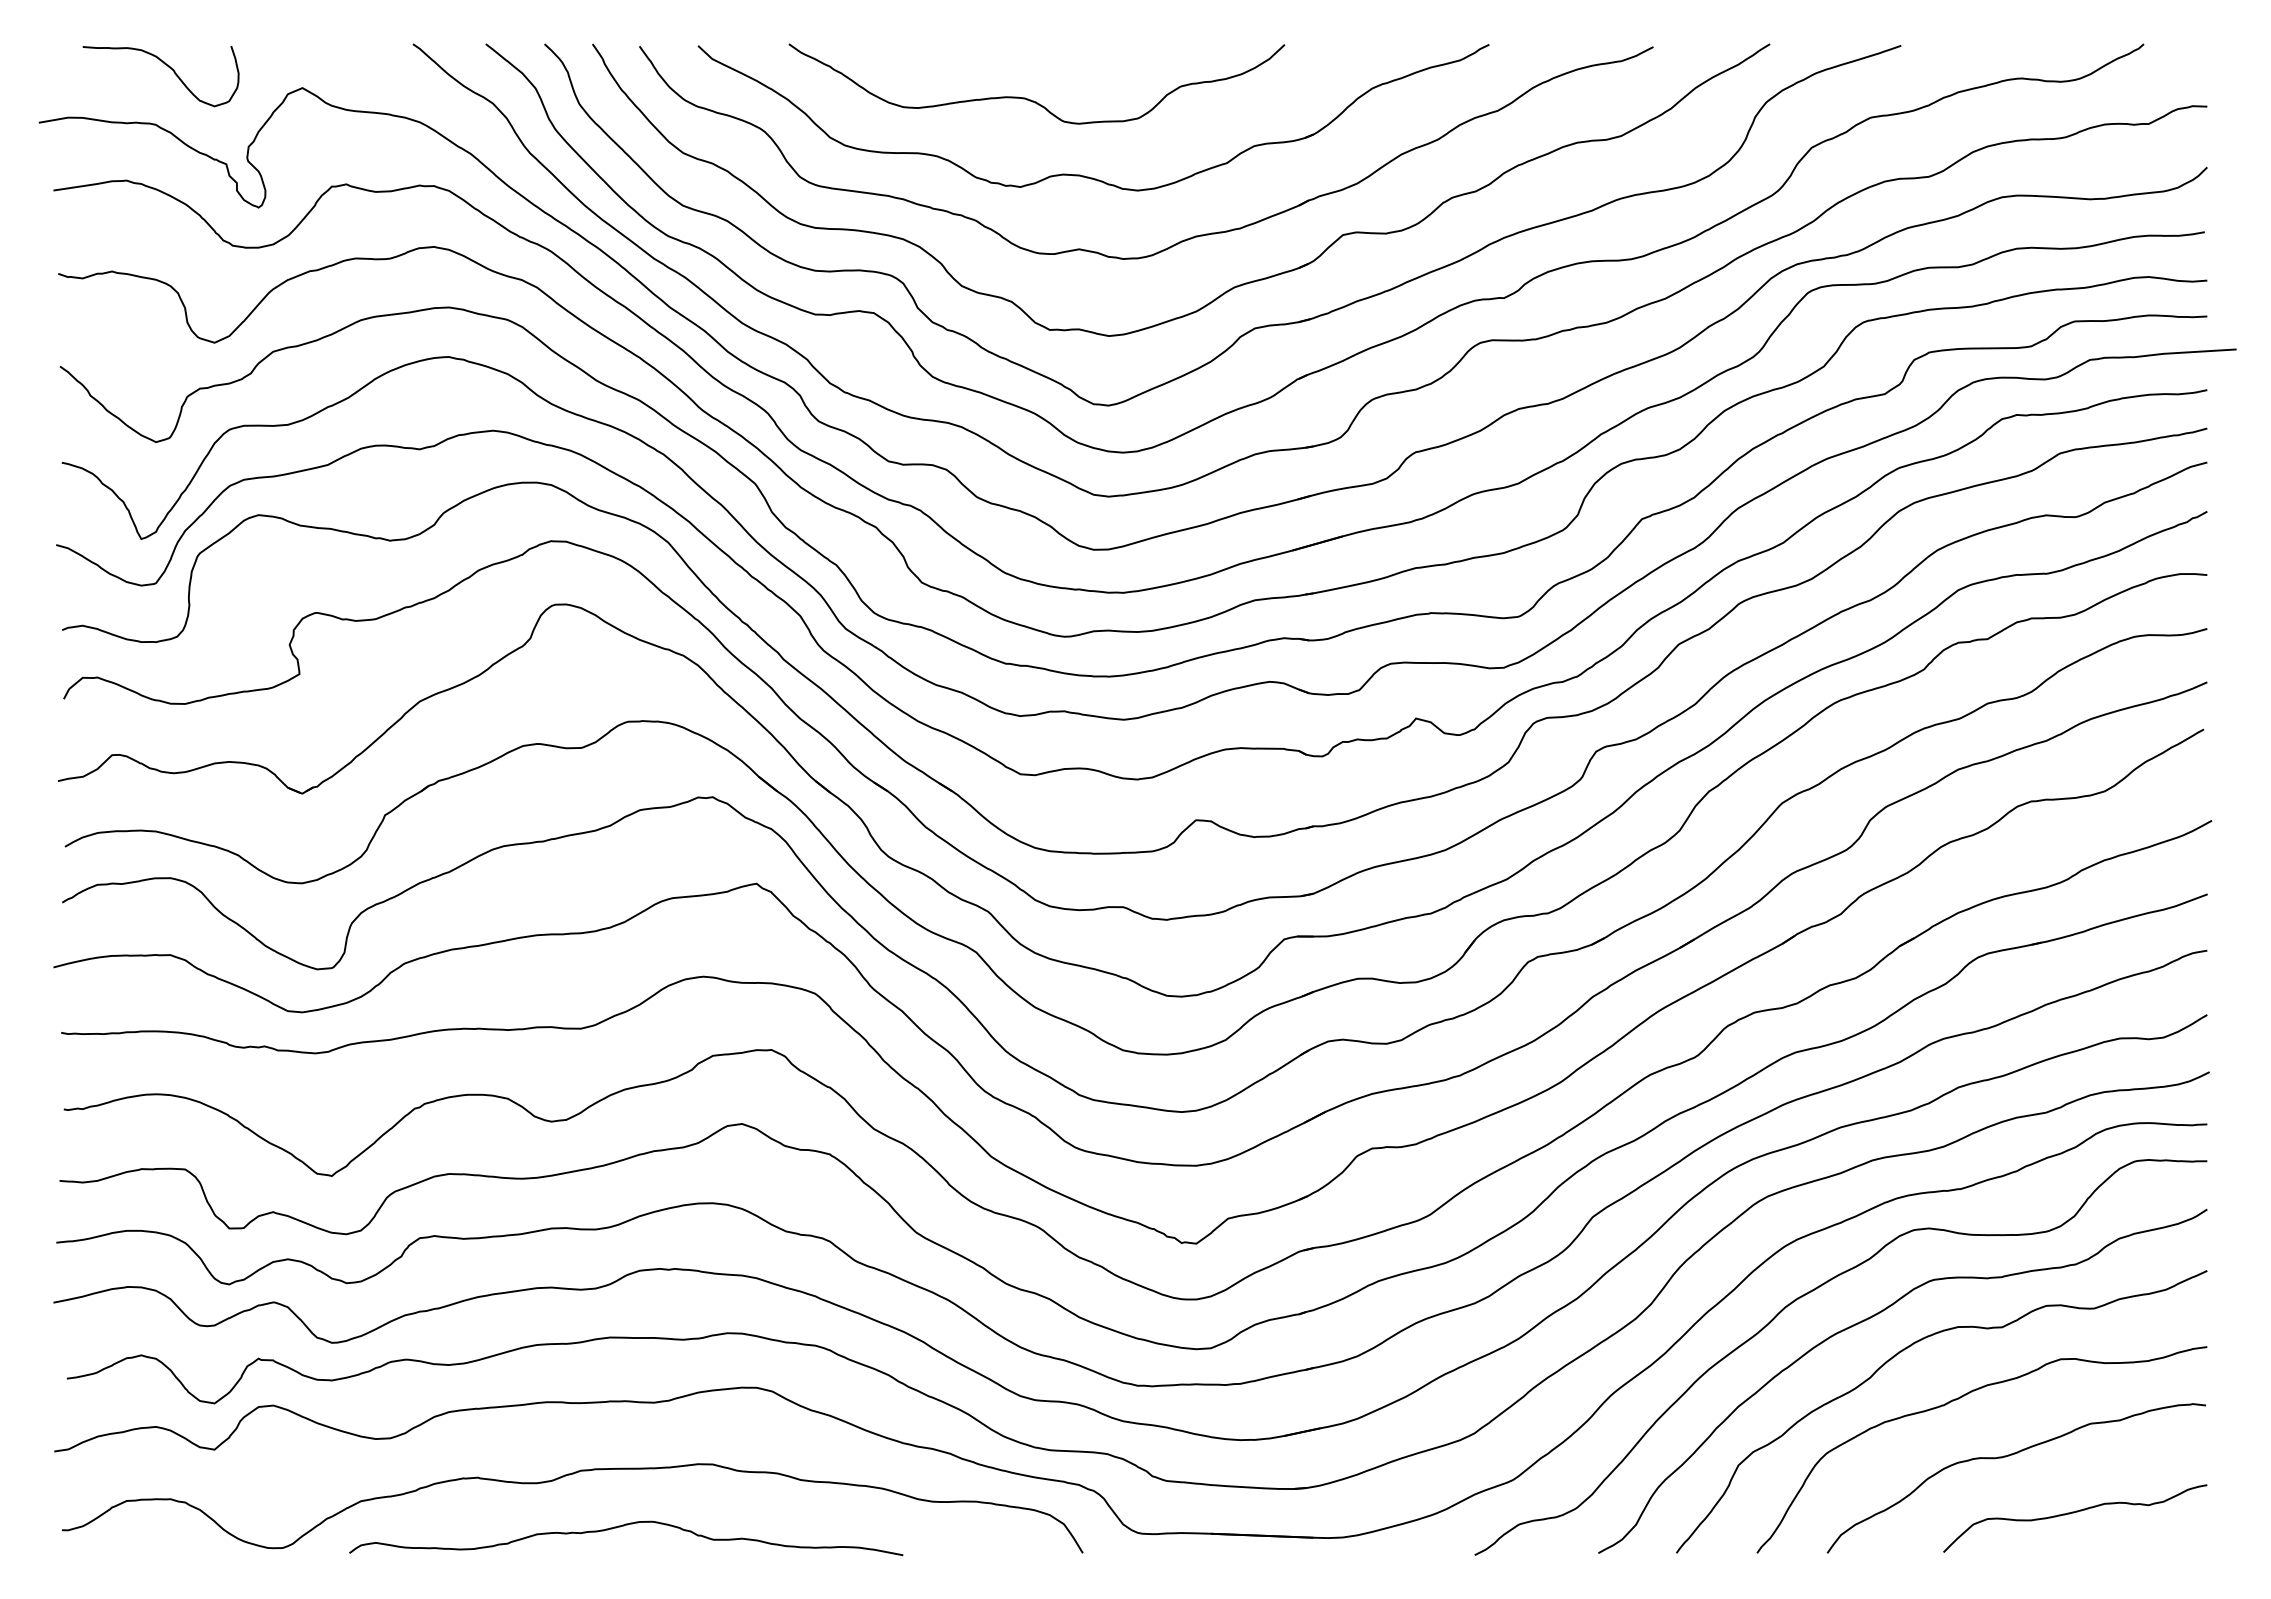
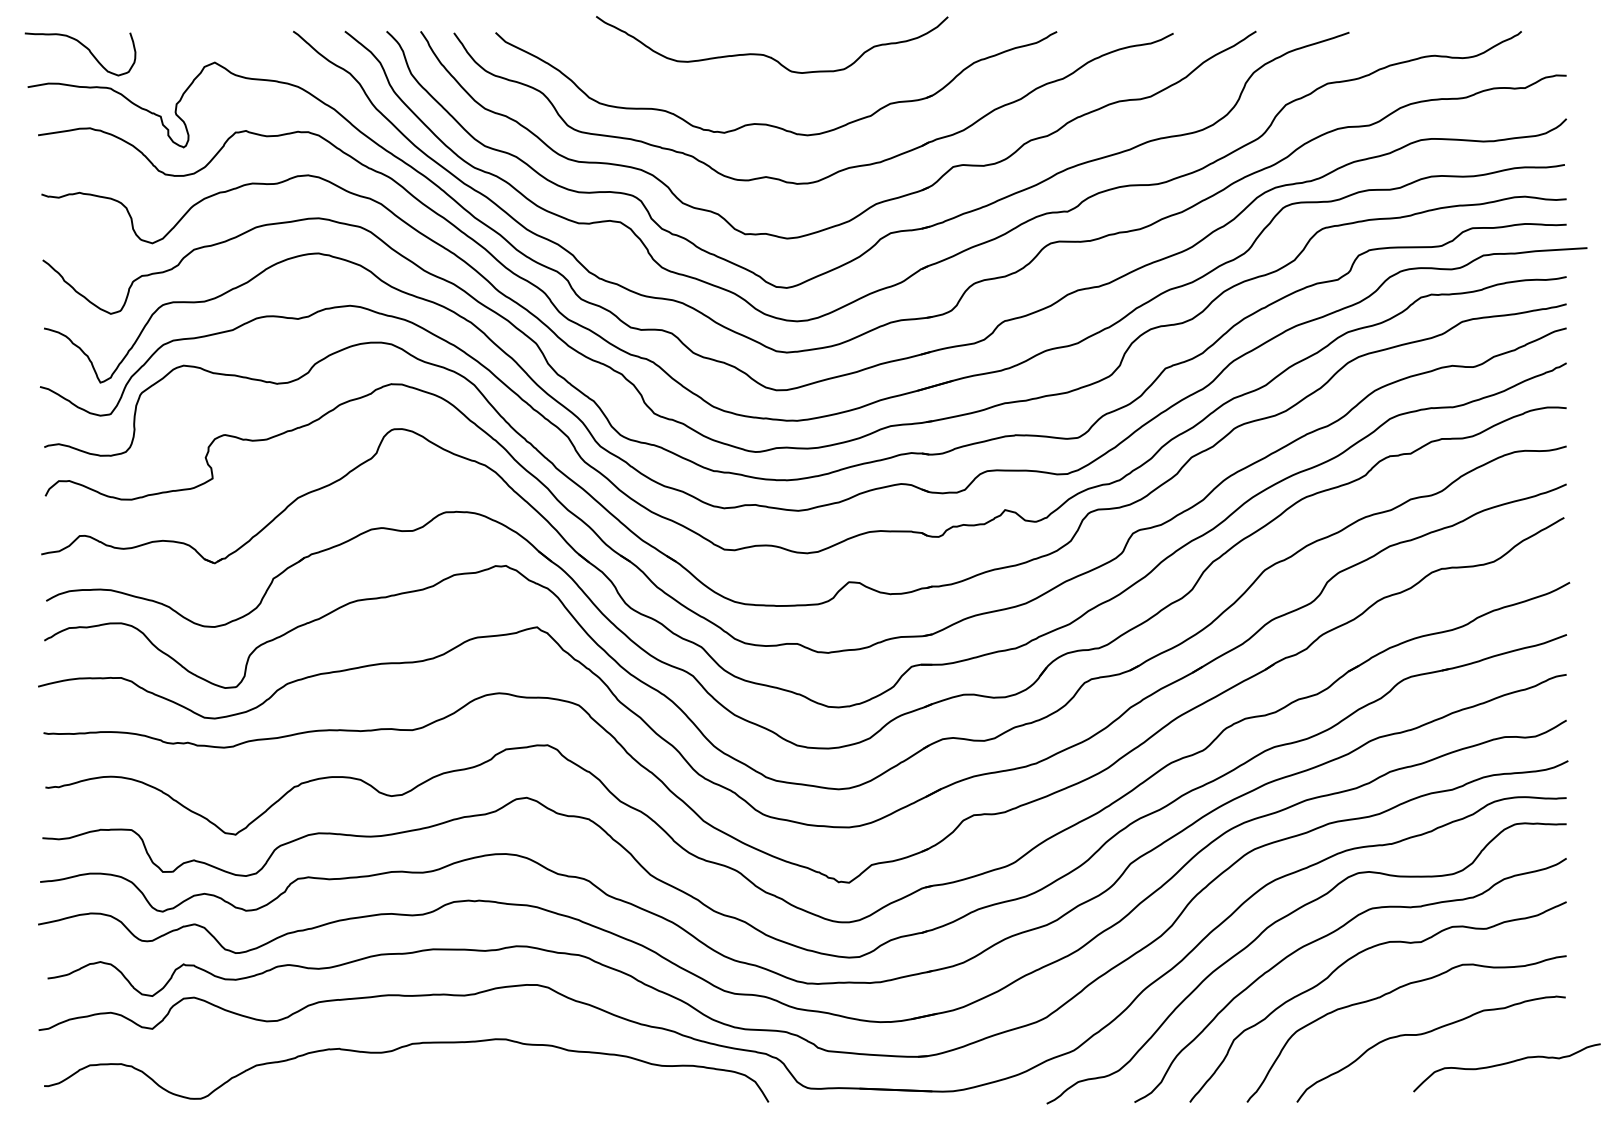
curve: (168, 67) -> (85, 47), moved
curve: (1028, 98) -> (766, 55), moved
curve: (2074, 1513) -> (1506, 1064), moved
curve: (624, 1526) -> (443, 1083), removed

